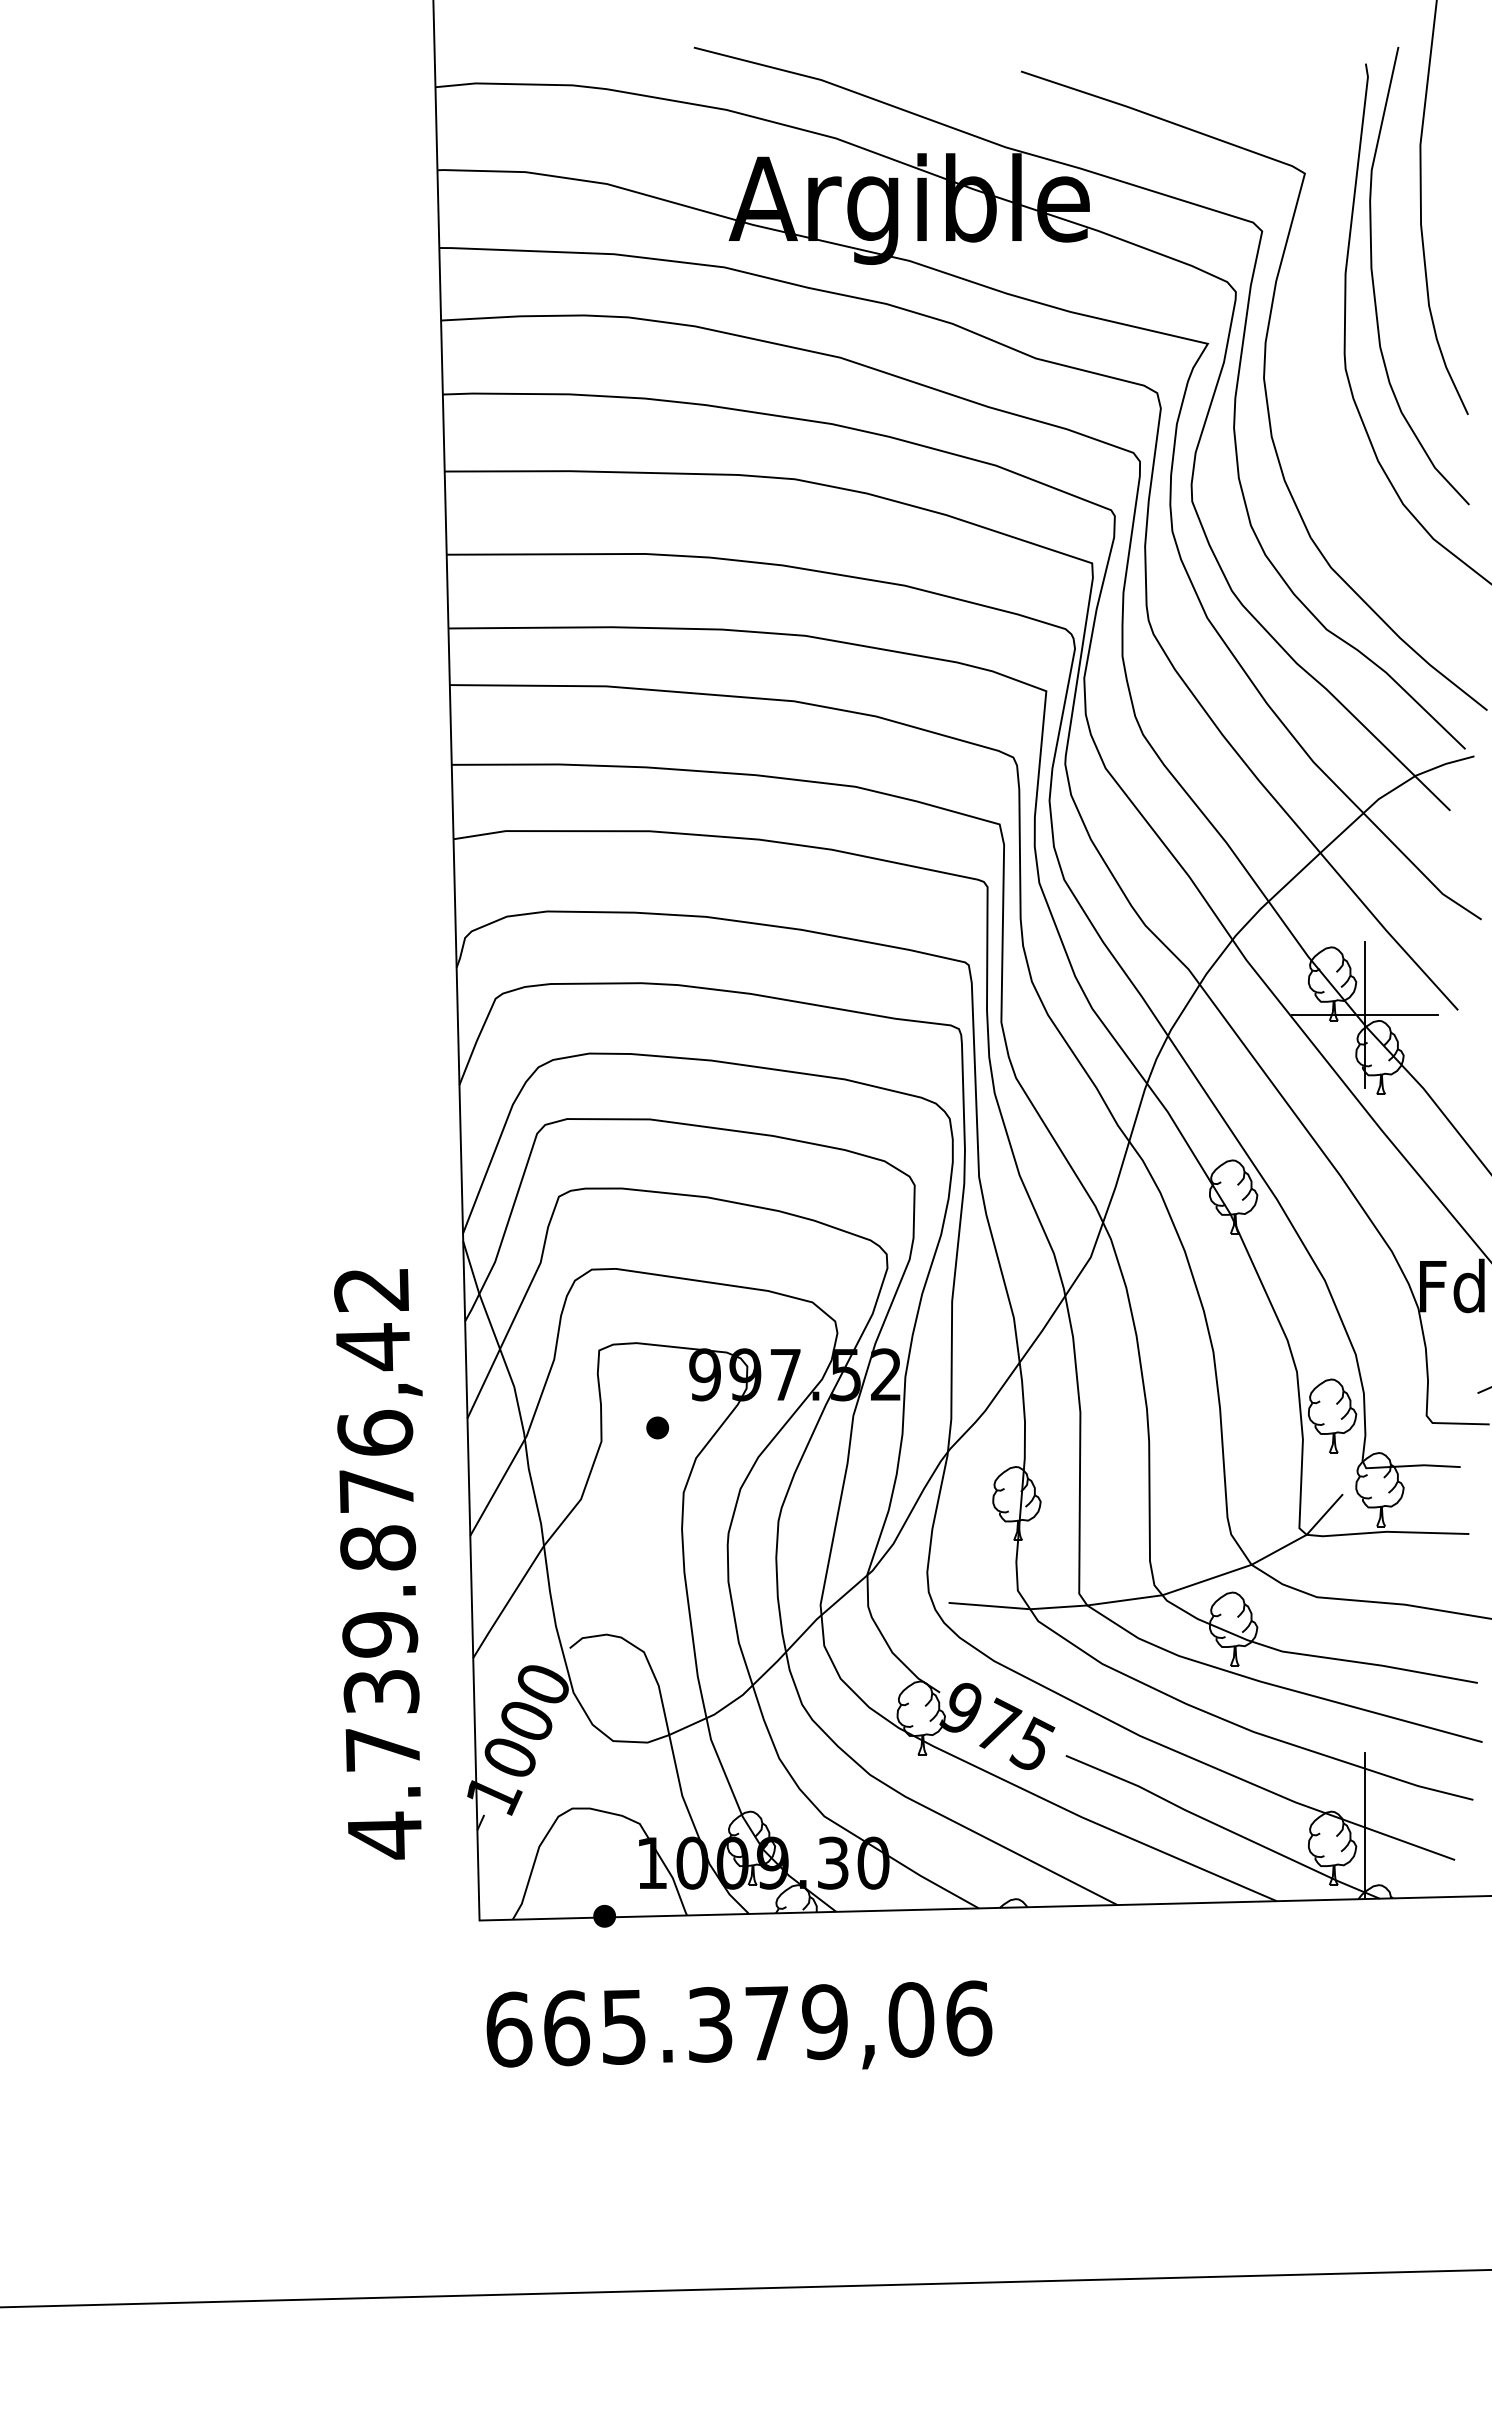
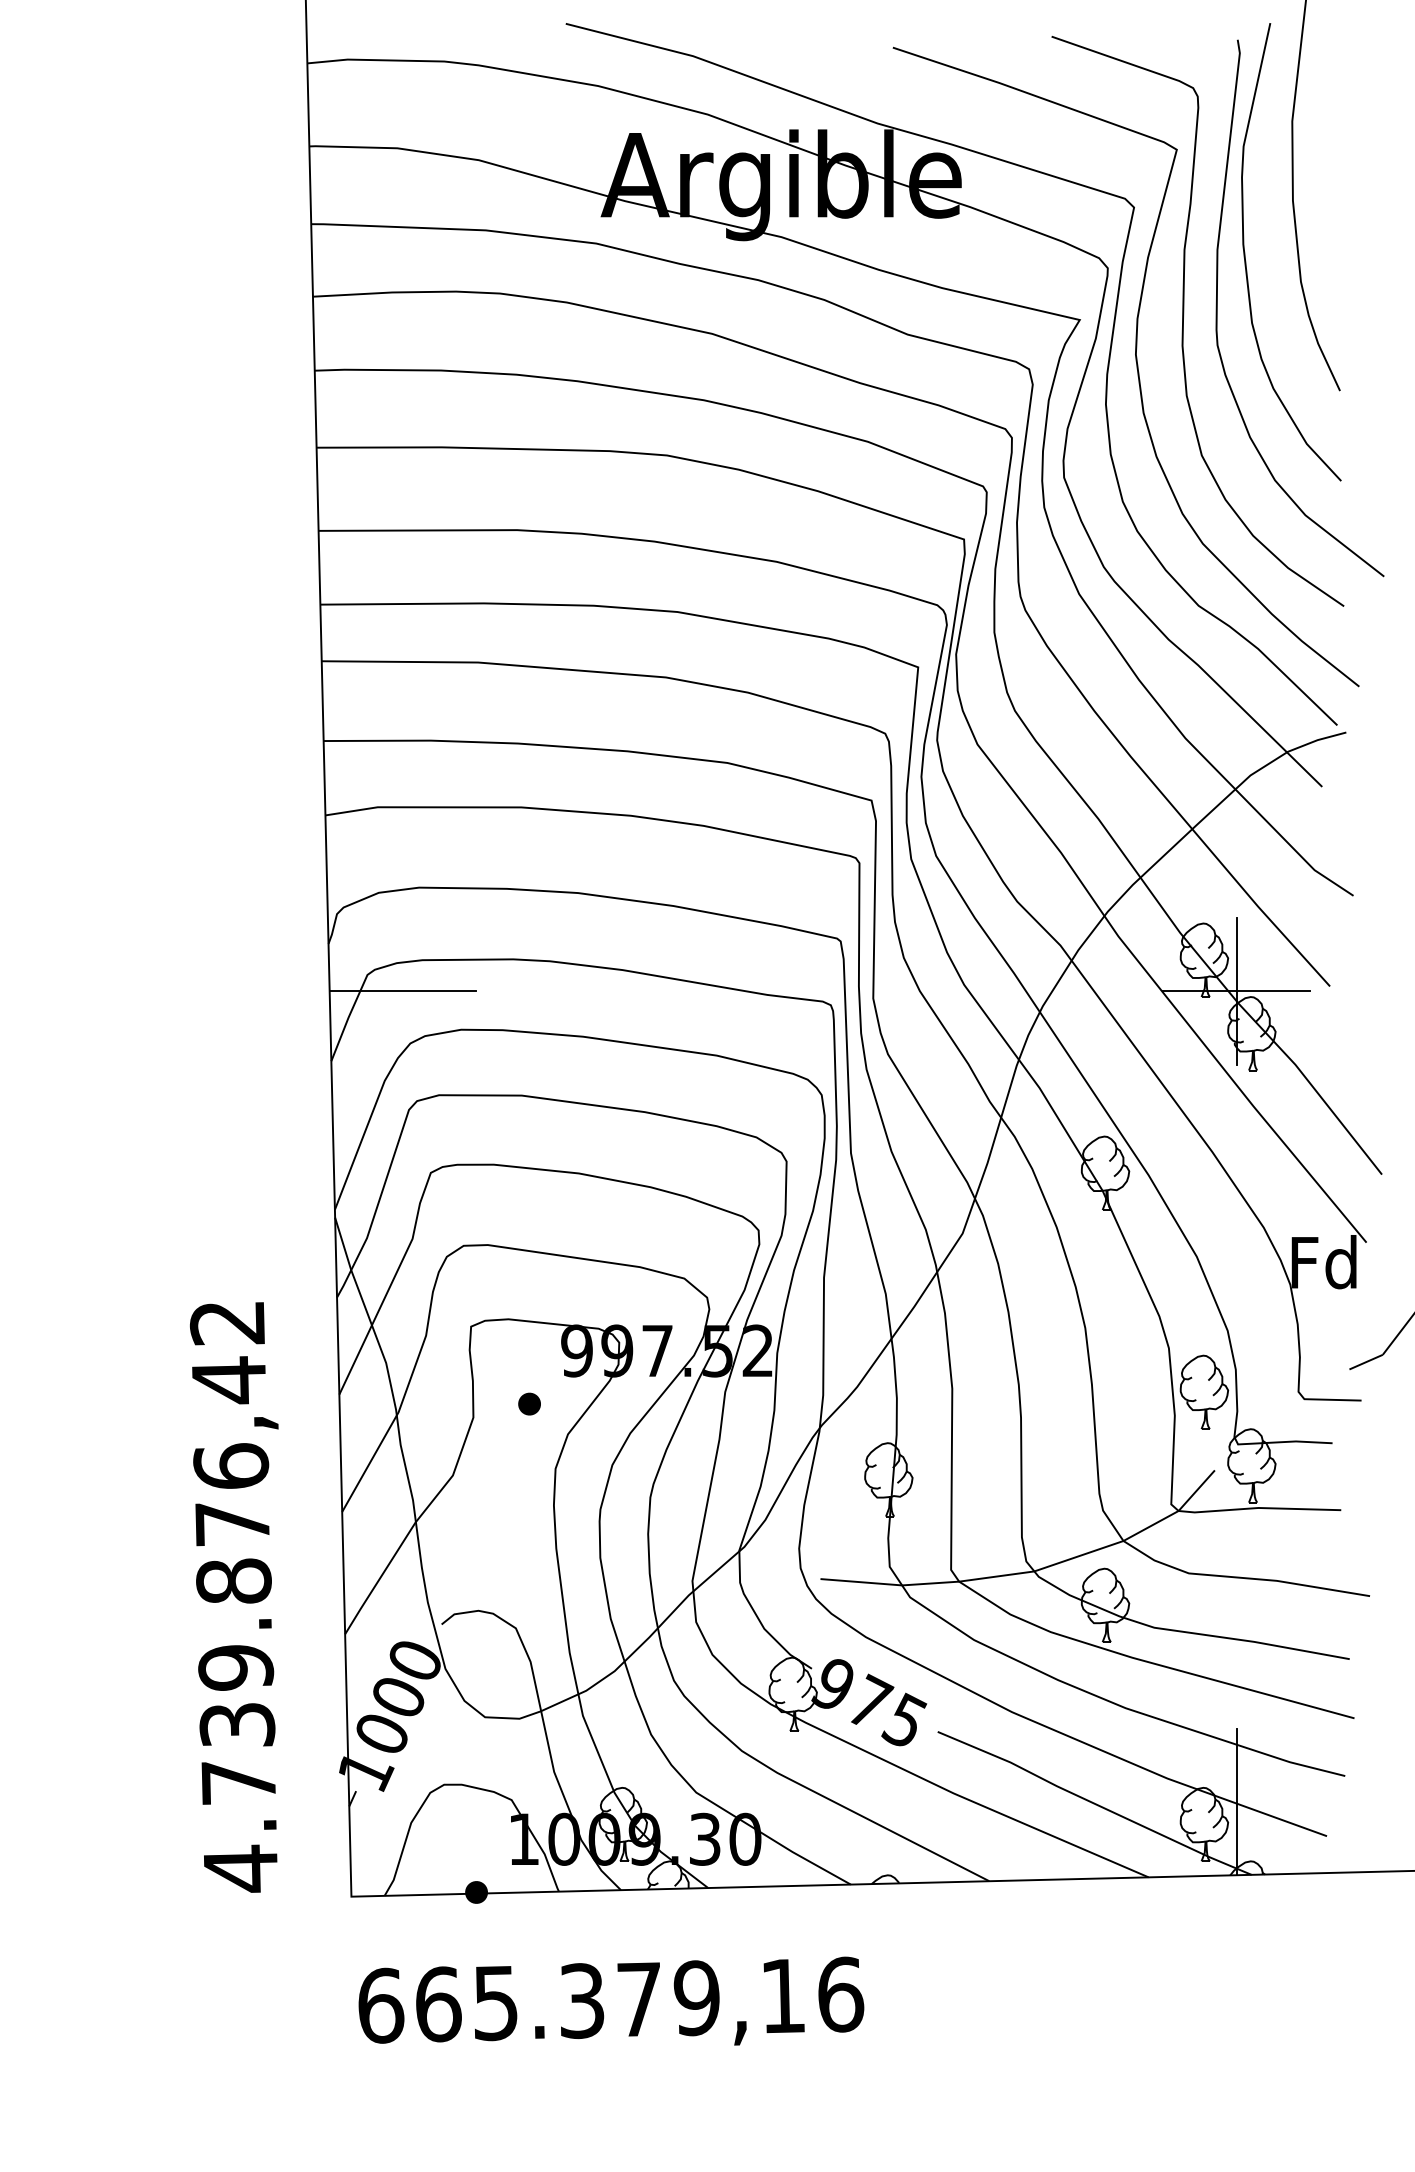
curve: (1312, 344) -> (1184, 320), added
line: (530, 1015) -> (402, 991), added
text: (378, 1564) -> (234, 1597), moved
text: (911, 2019) -> (783, 1995), 665.379,06 -> 665.379,16

